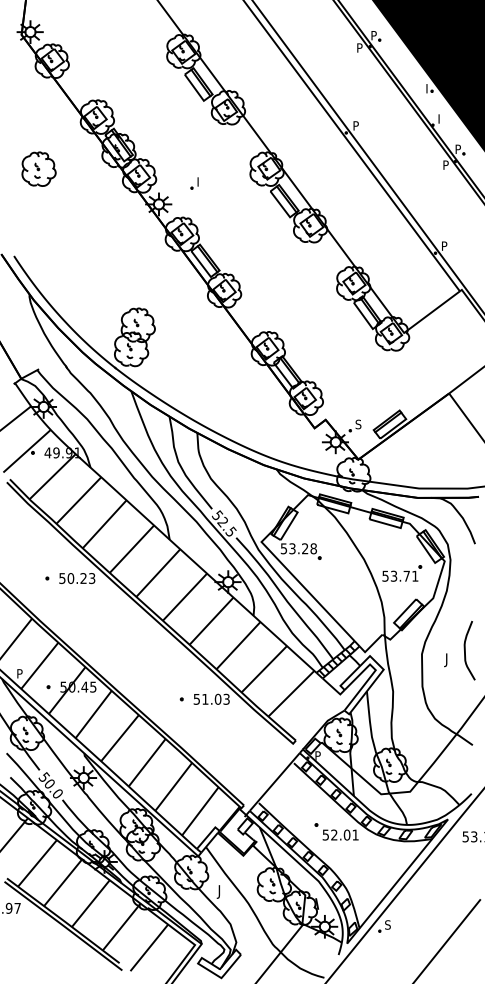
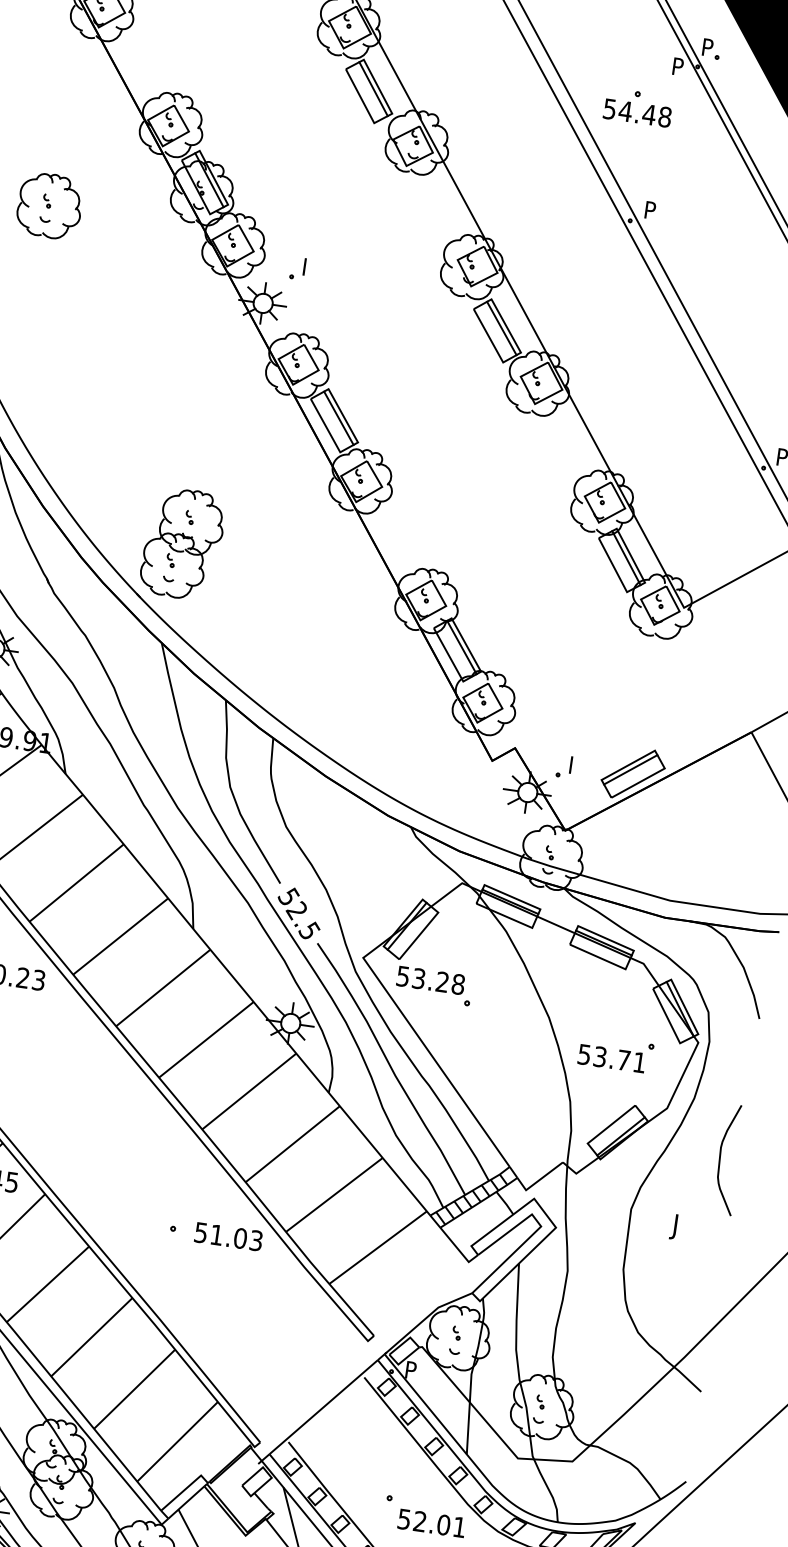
part: (342, 72) -> (639, 107), added
part: (194, 183) -> (297, 268), moved
text: (358, 424) -> (574, 765), S -> I
curve: (465, 650) -> (721, 1158), moved

